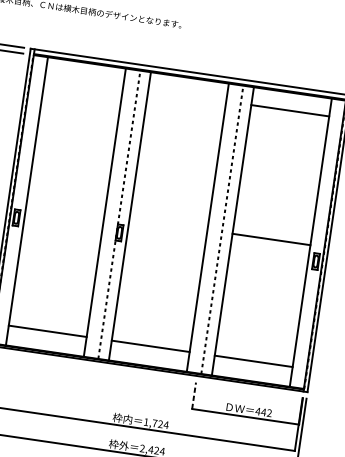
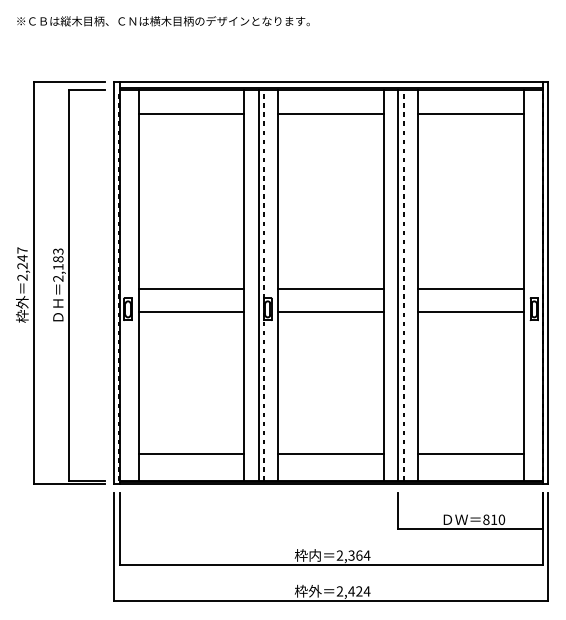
line: (84, 81) -> (191, 114), added
line: (187, 96) -> (331, 114), added
line: (65, 209) -> (191, 288), added
line: (115, 213) -> (258, 284), added
line: (168, 224) -> (331, 288), added
line: (63, 226) -> (191, 311), added
line: (218, 228) -> (398, 284), added
line: (166, 241) -> (331, 311), added
line: (268, 256) -> (470, 311), added
line: (194, 395) -> (398, 511), dashed -> solid
text: (263, 412) -> (493, 519), 442 -> 810
text: (153, 423) -> (349, 555), 1,724 -> 2,364

